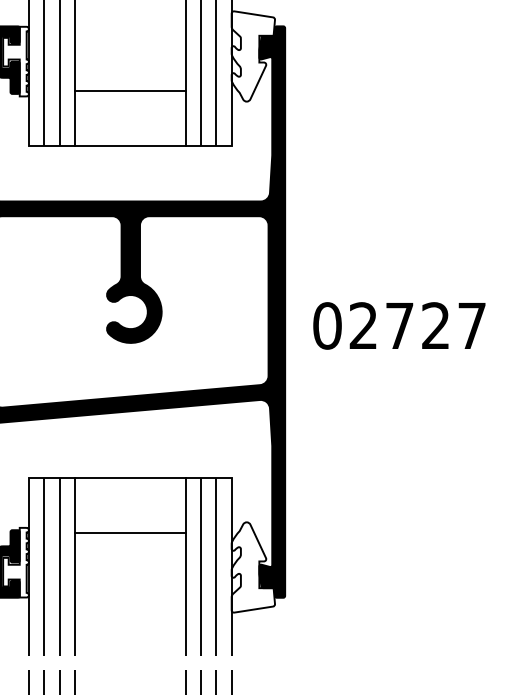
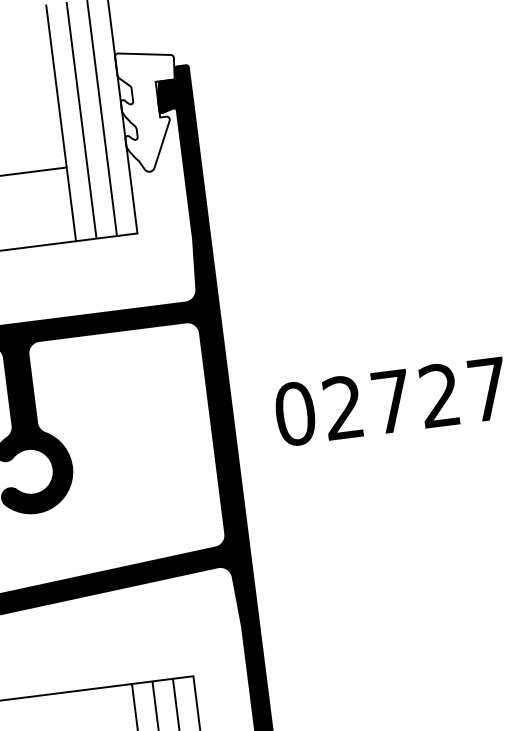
text: (399, 325) -> (391, 401), moved

